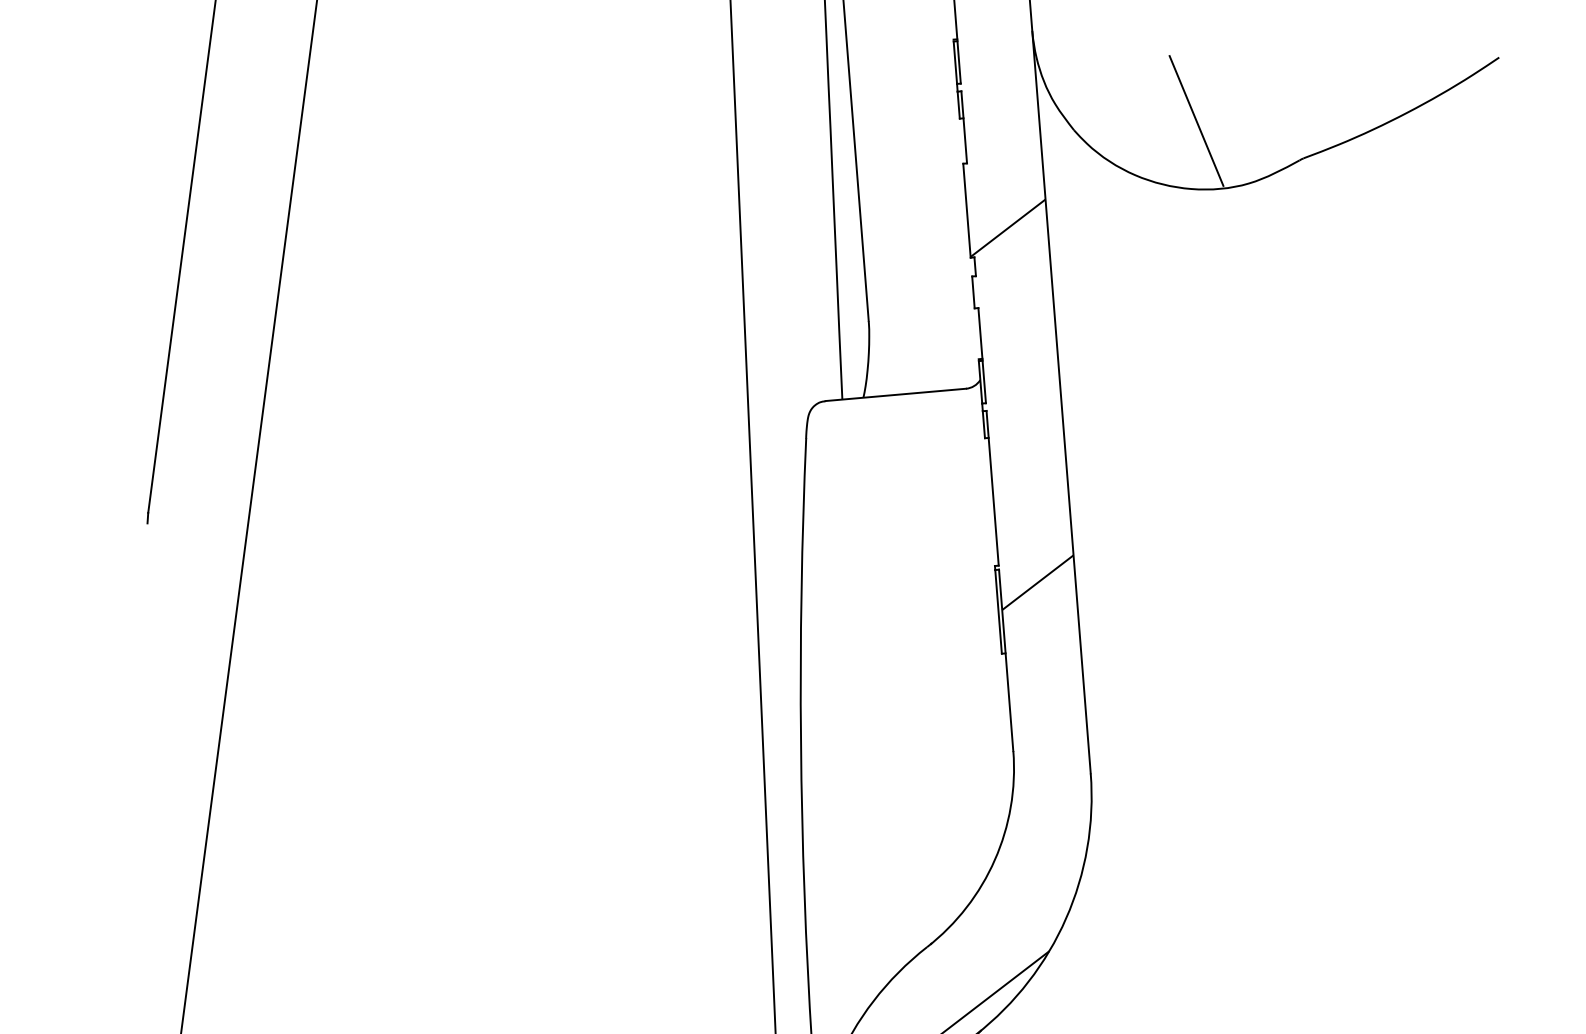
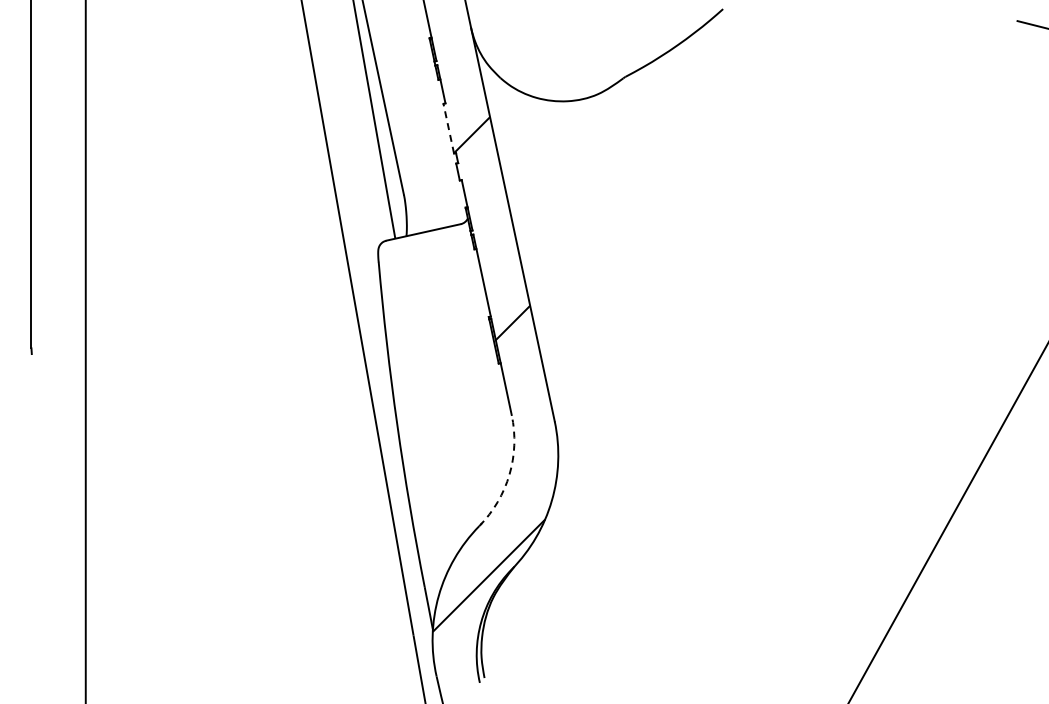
line: (1196, 121) -> (565, 64), removed
line: (966, 210) -> (448, 128), solid -> dashed
arc: (994, 859) -> (509, 474), solid -> dashed

